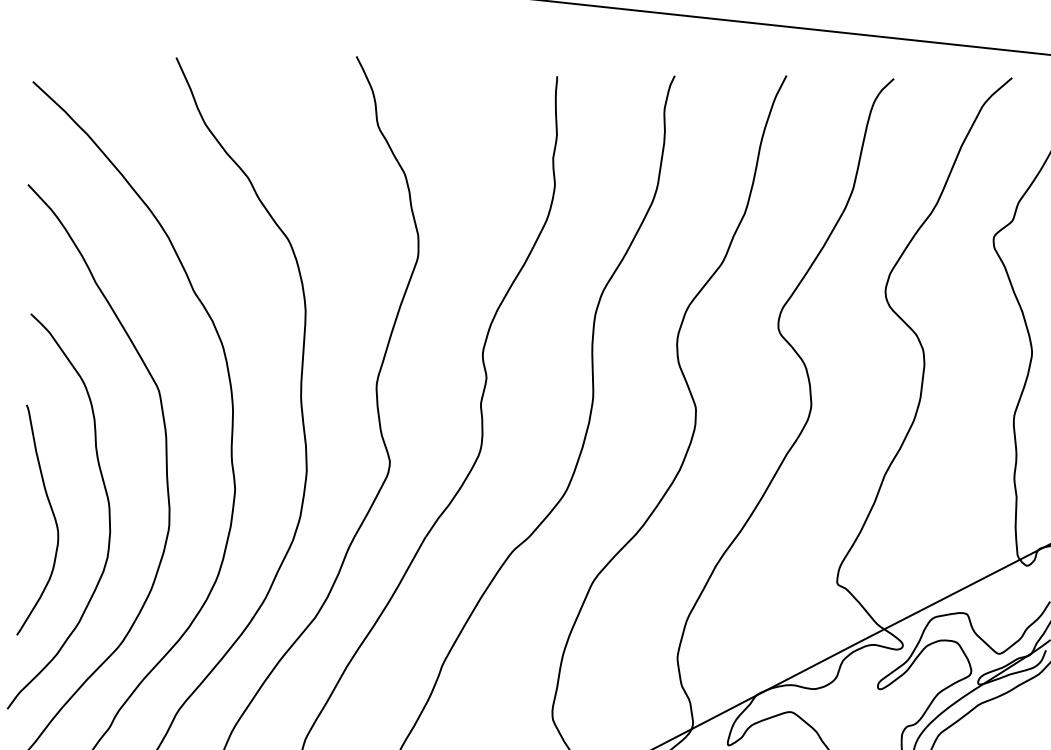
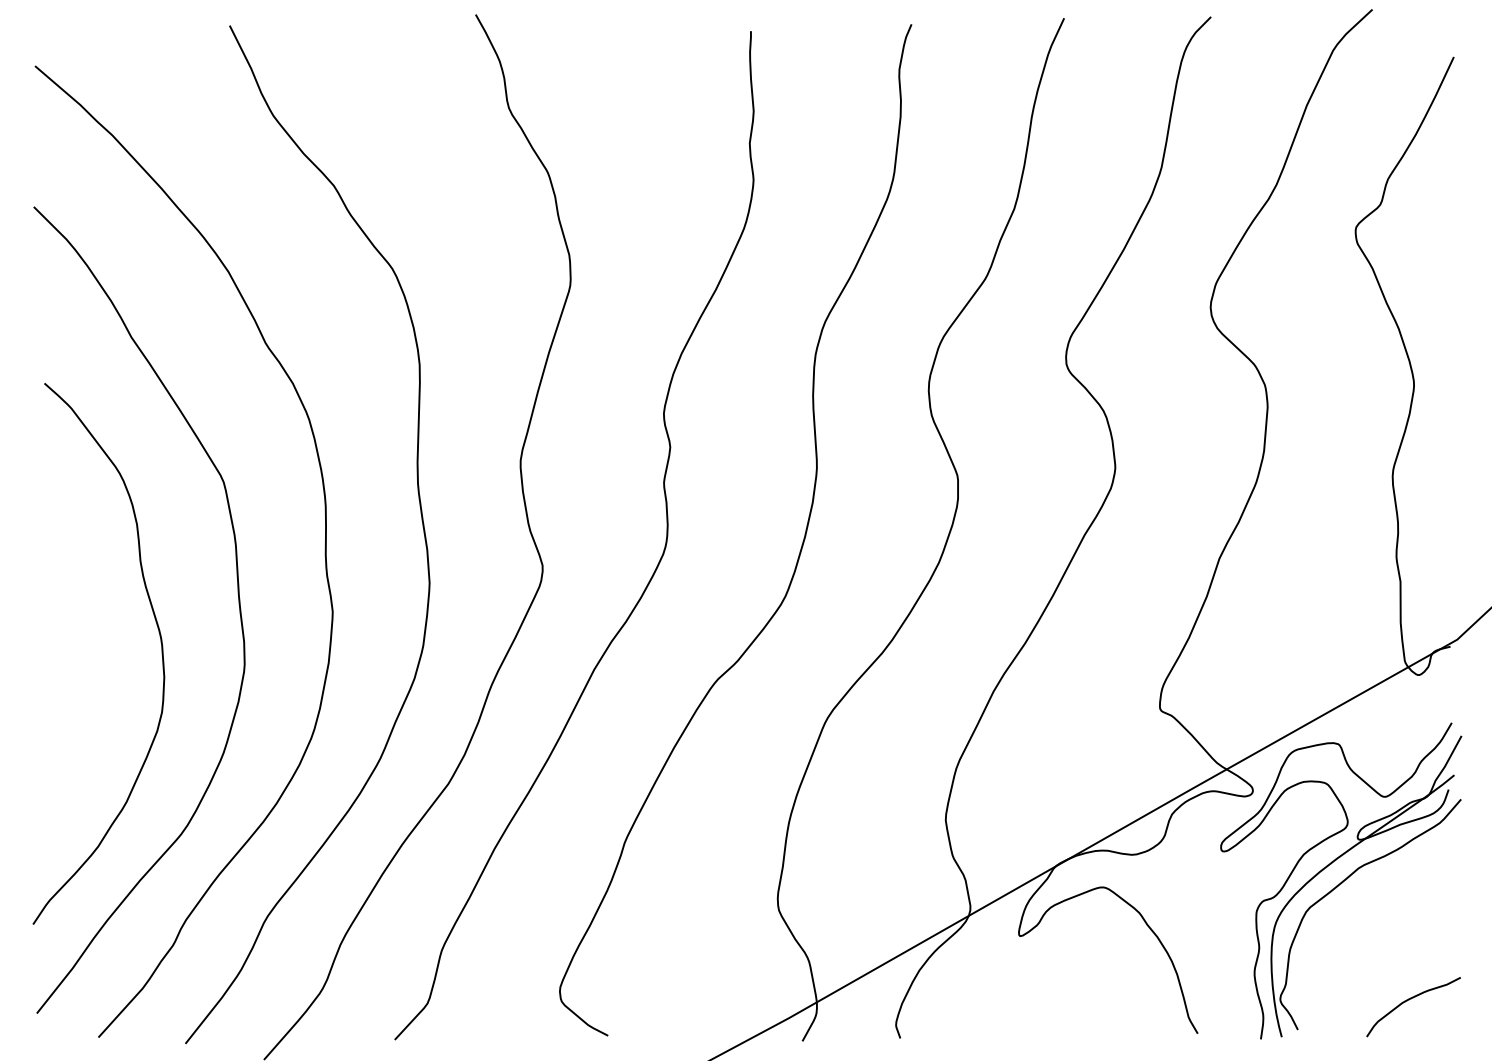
curve: (53, 515) -> (85, 657), removed

